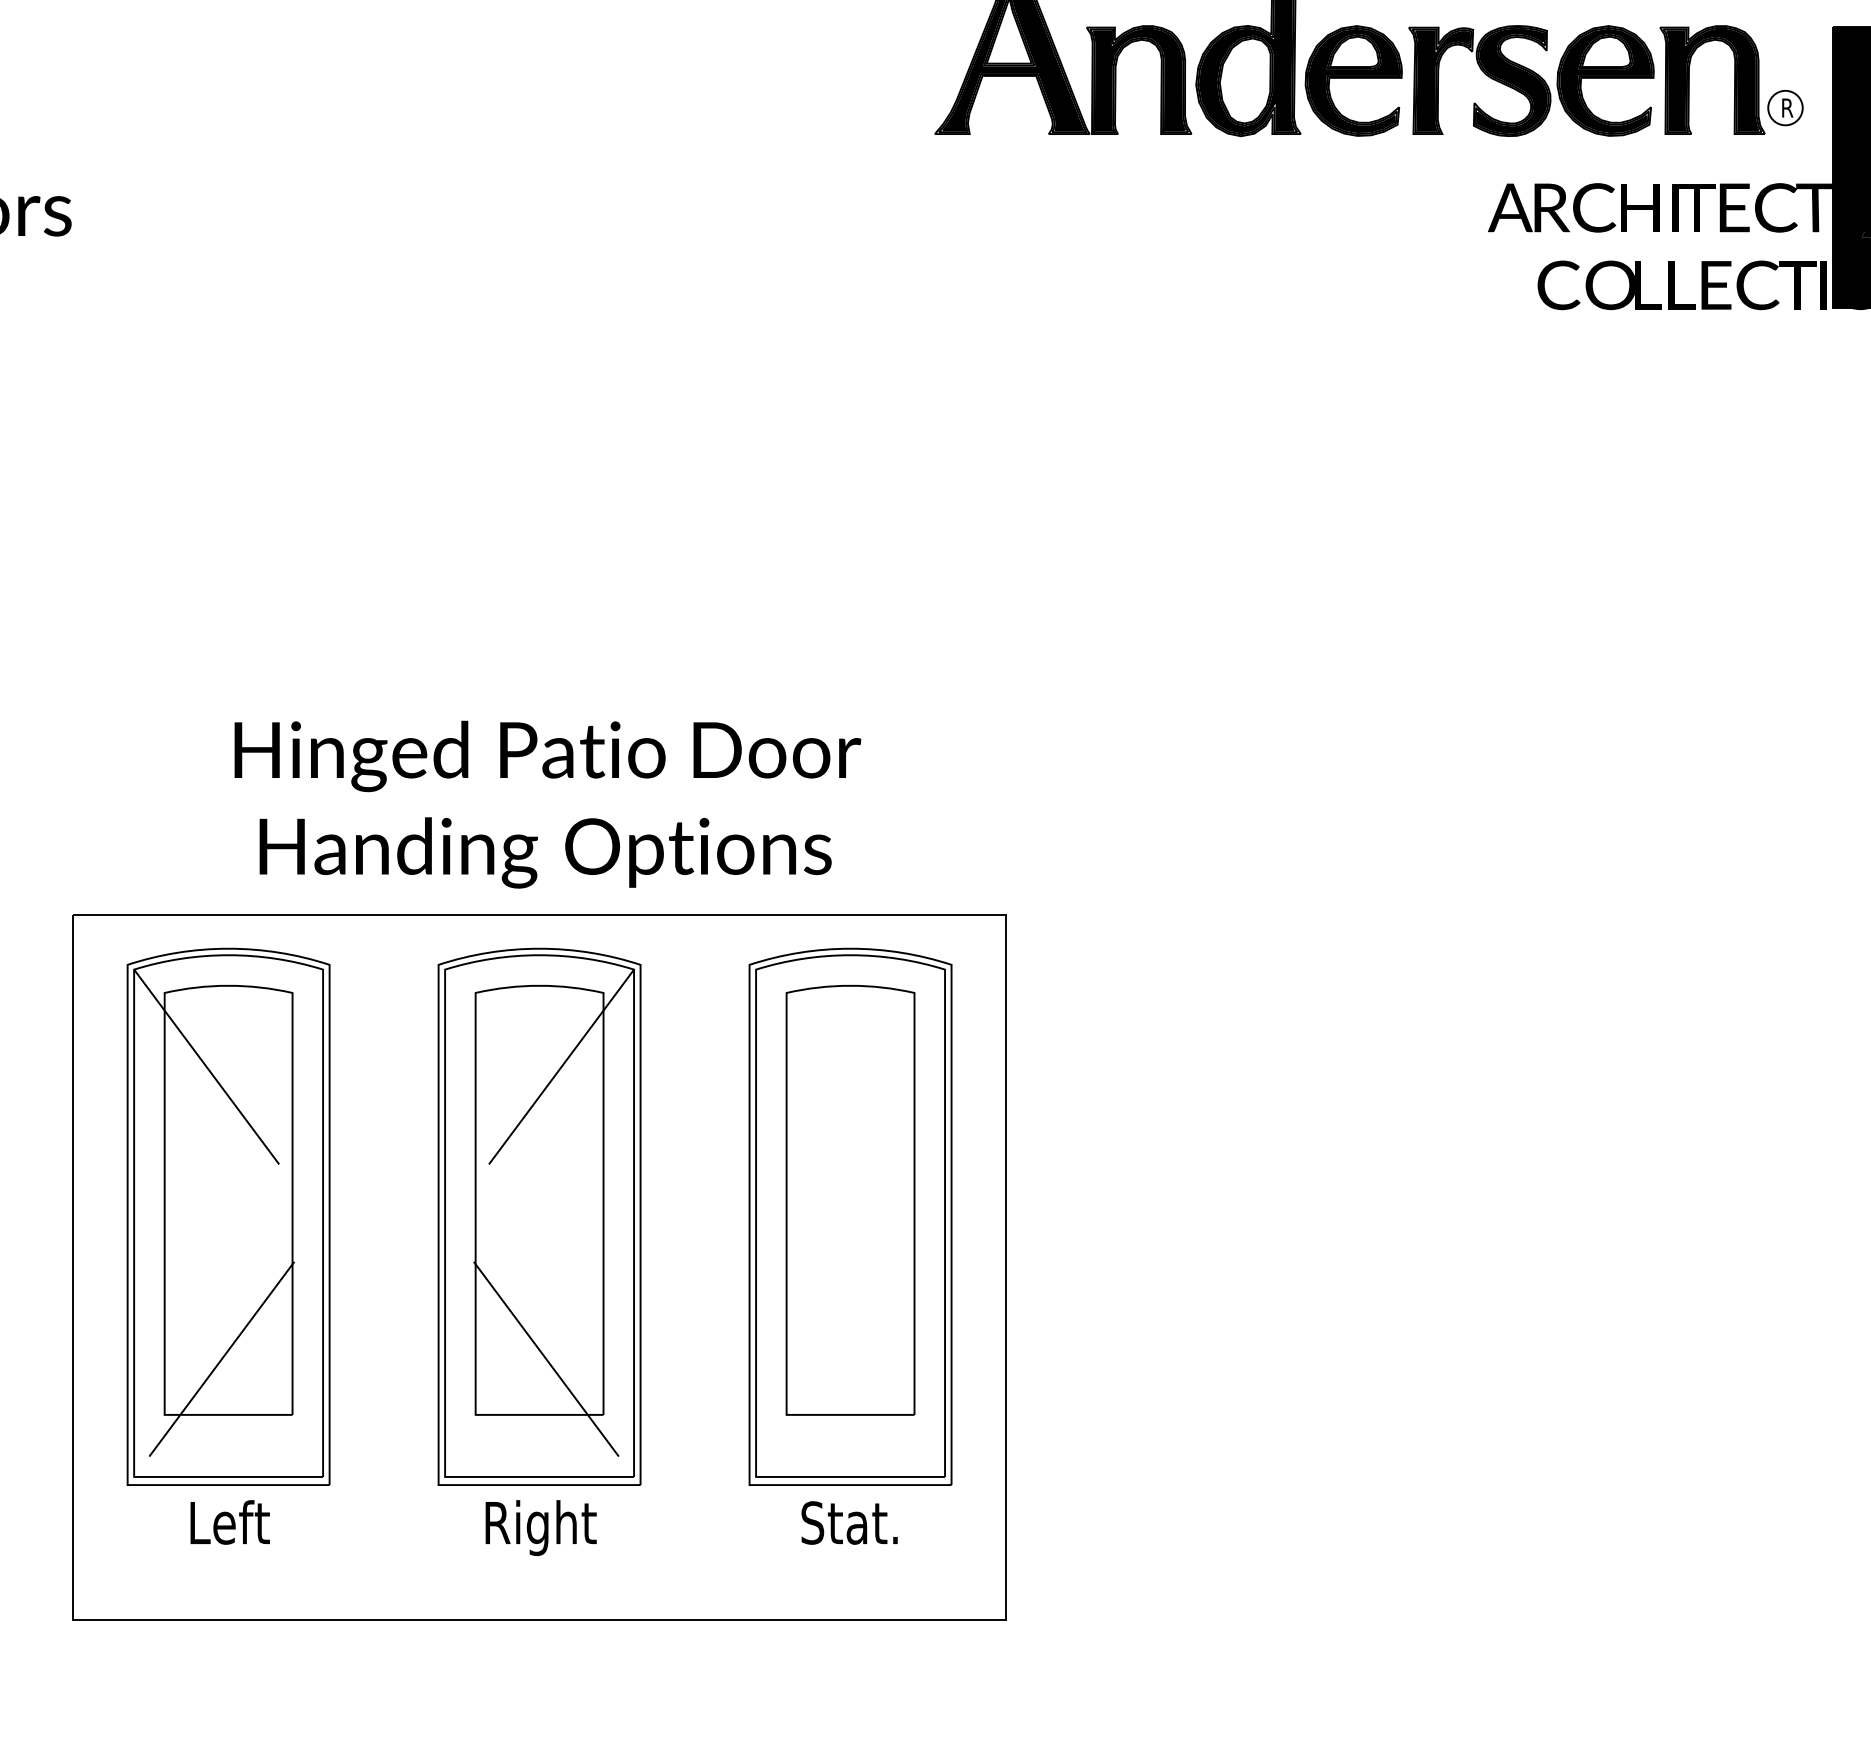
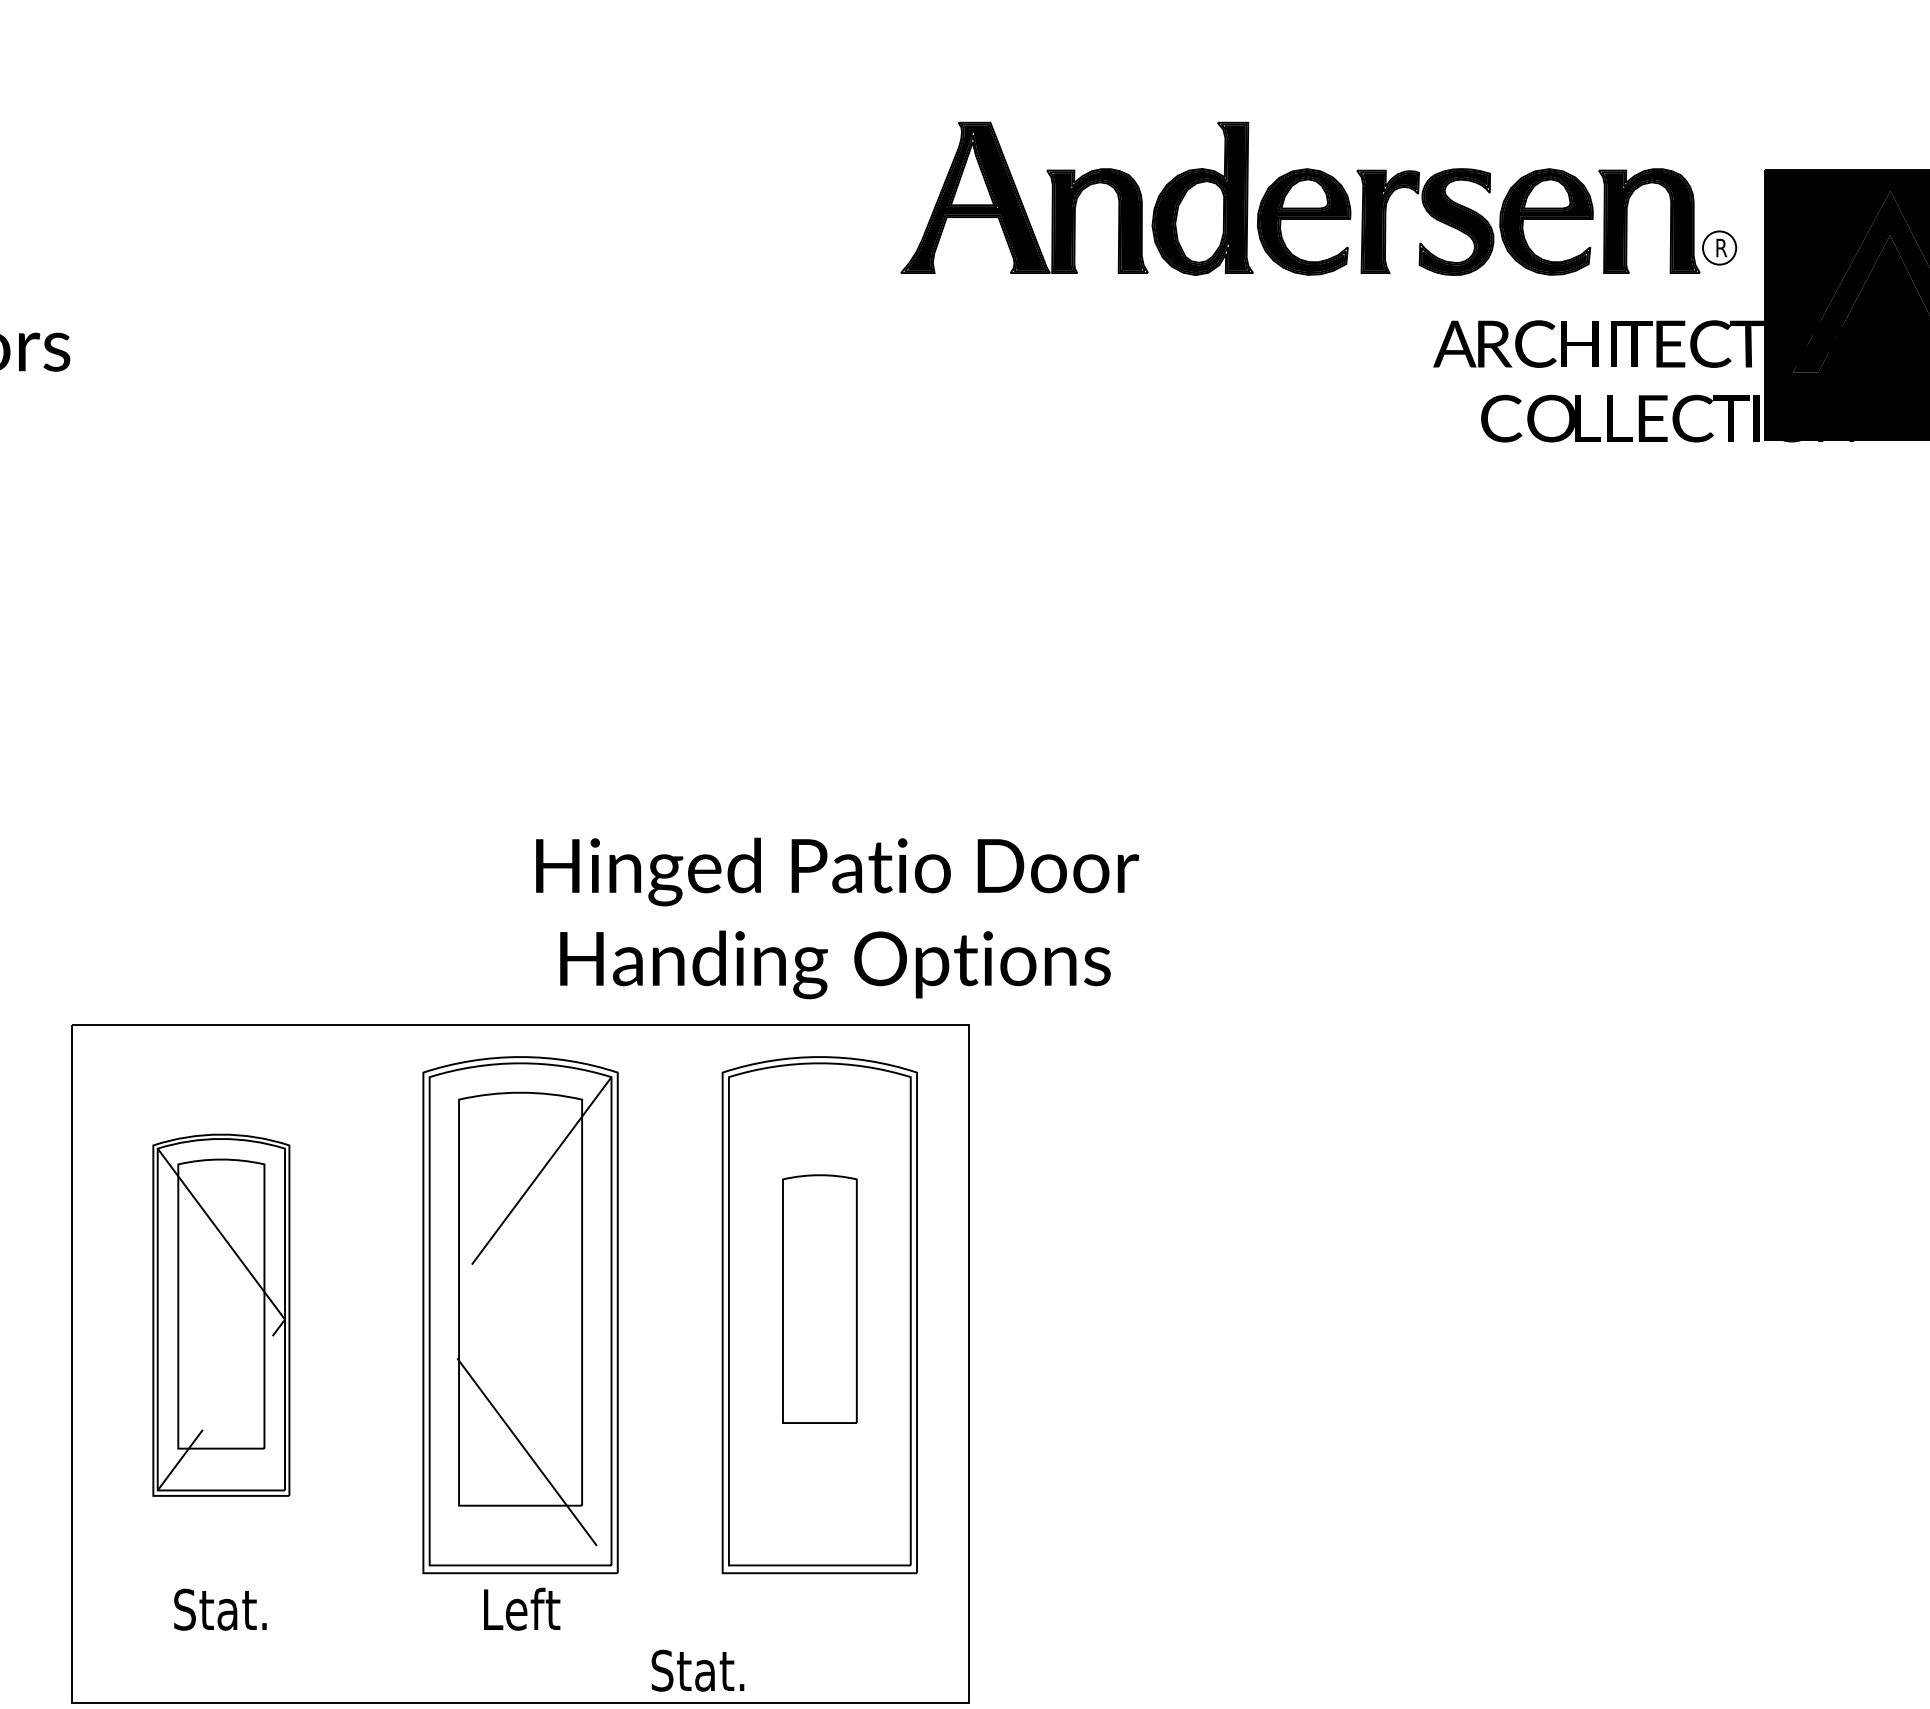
text: (547, 804) -> (837, 918), moved
part: (850, 1199) -> (819, 1298), size x0.6
part: (228, 1217) -> (221, 1315), size x0.7
text: (227, 1521) -> (220, 1608), Left -> Stat.
text: (849, 1522) -> (697, 1670), moved
text: (540, 1527) -> (521, 1614), Right -> Left

